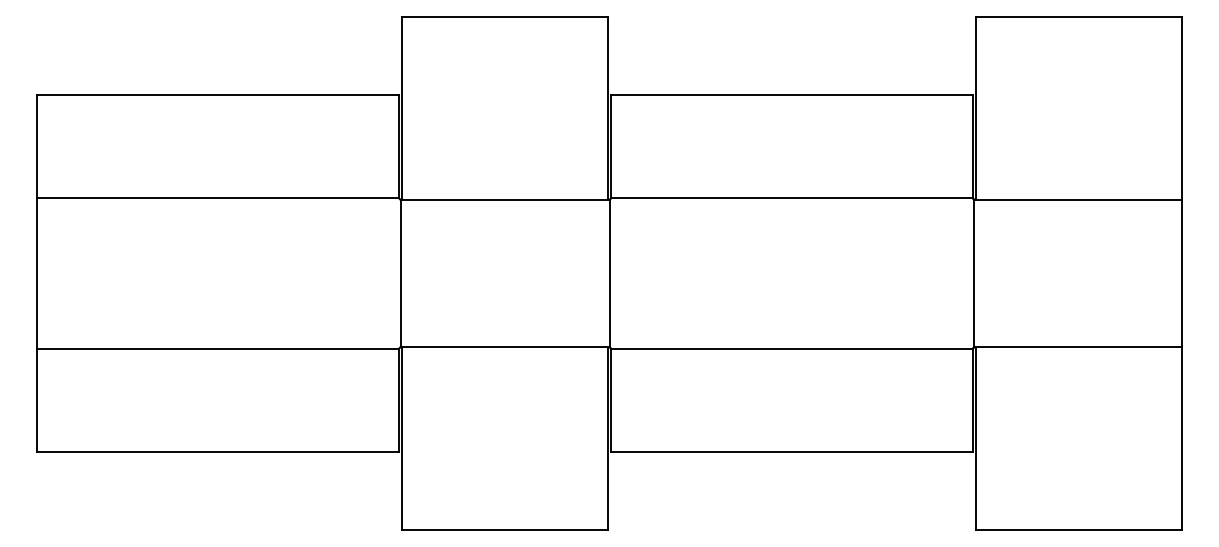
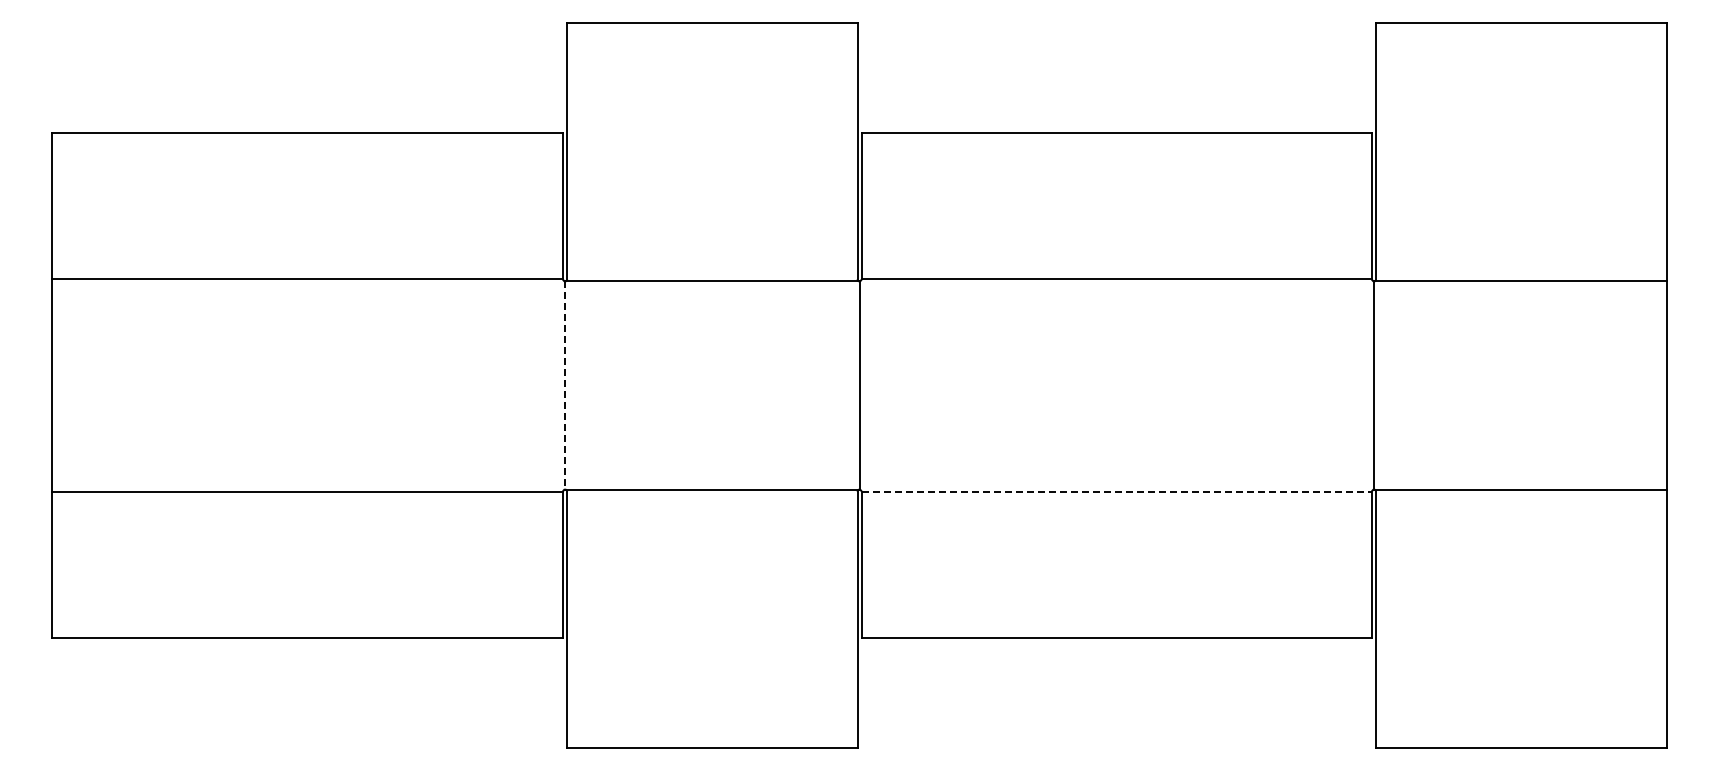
line: (401, 273) -> (565, 385), solid -> dashed
line: (792, 348) -> (1117, 491), solid -> dashed

